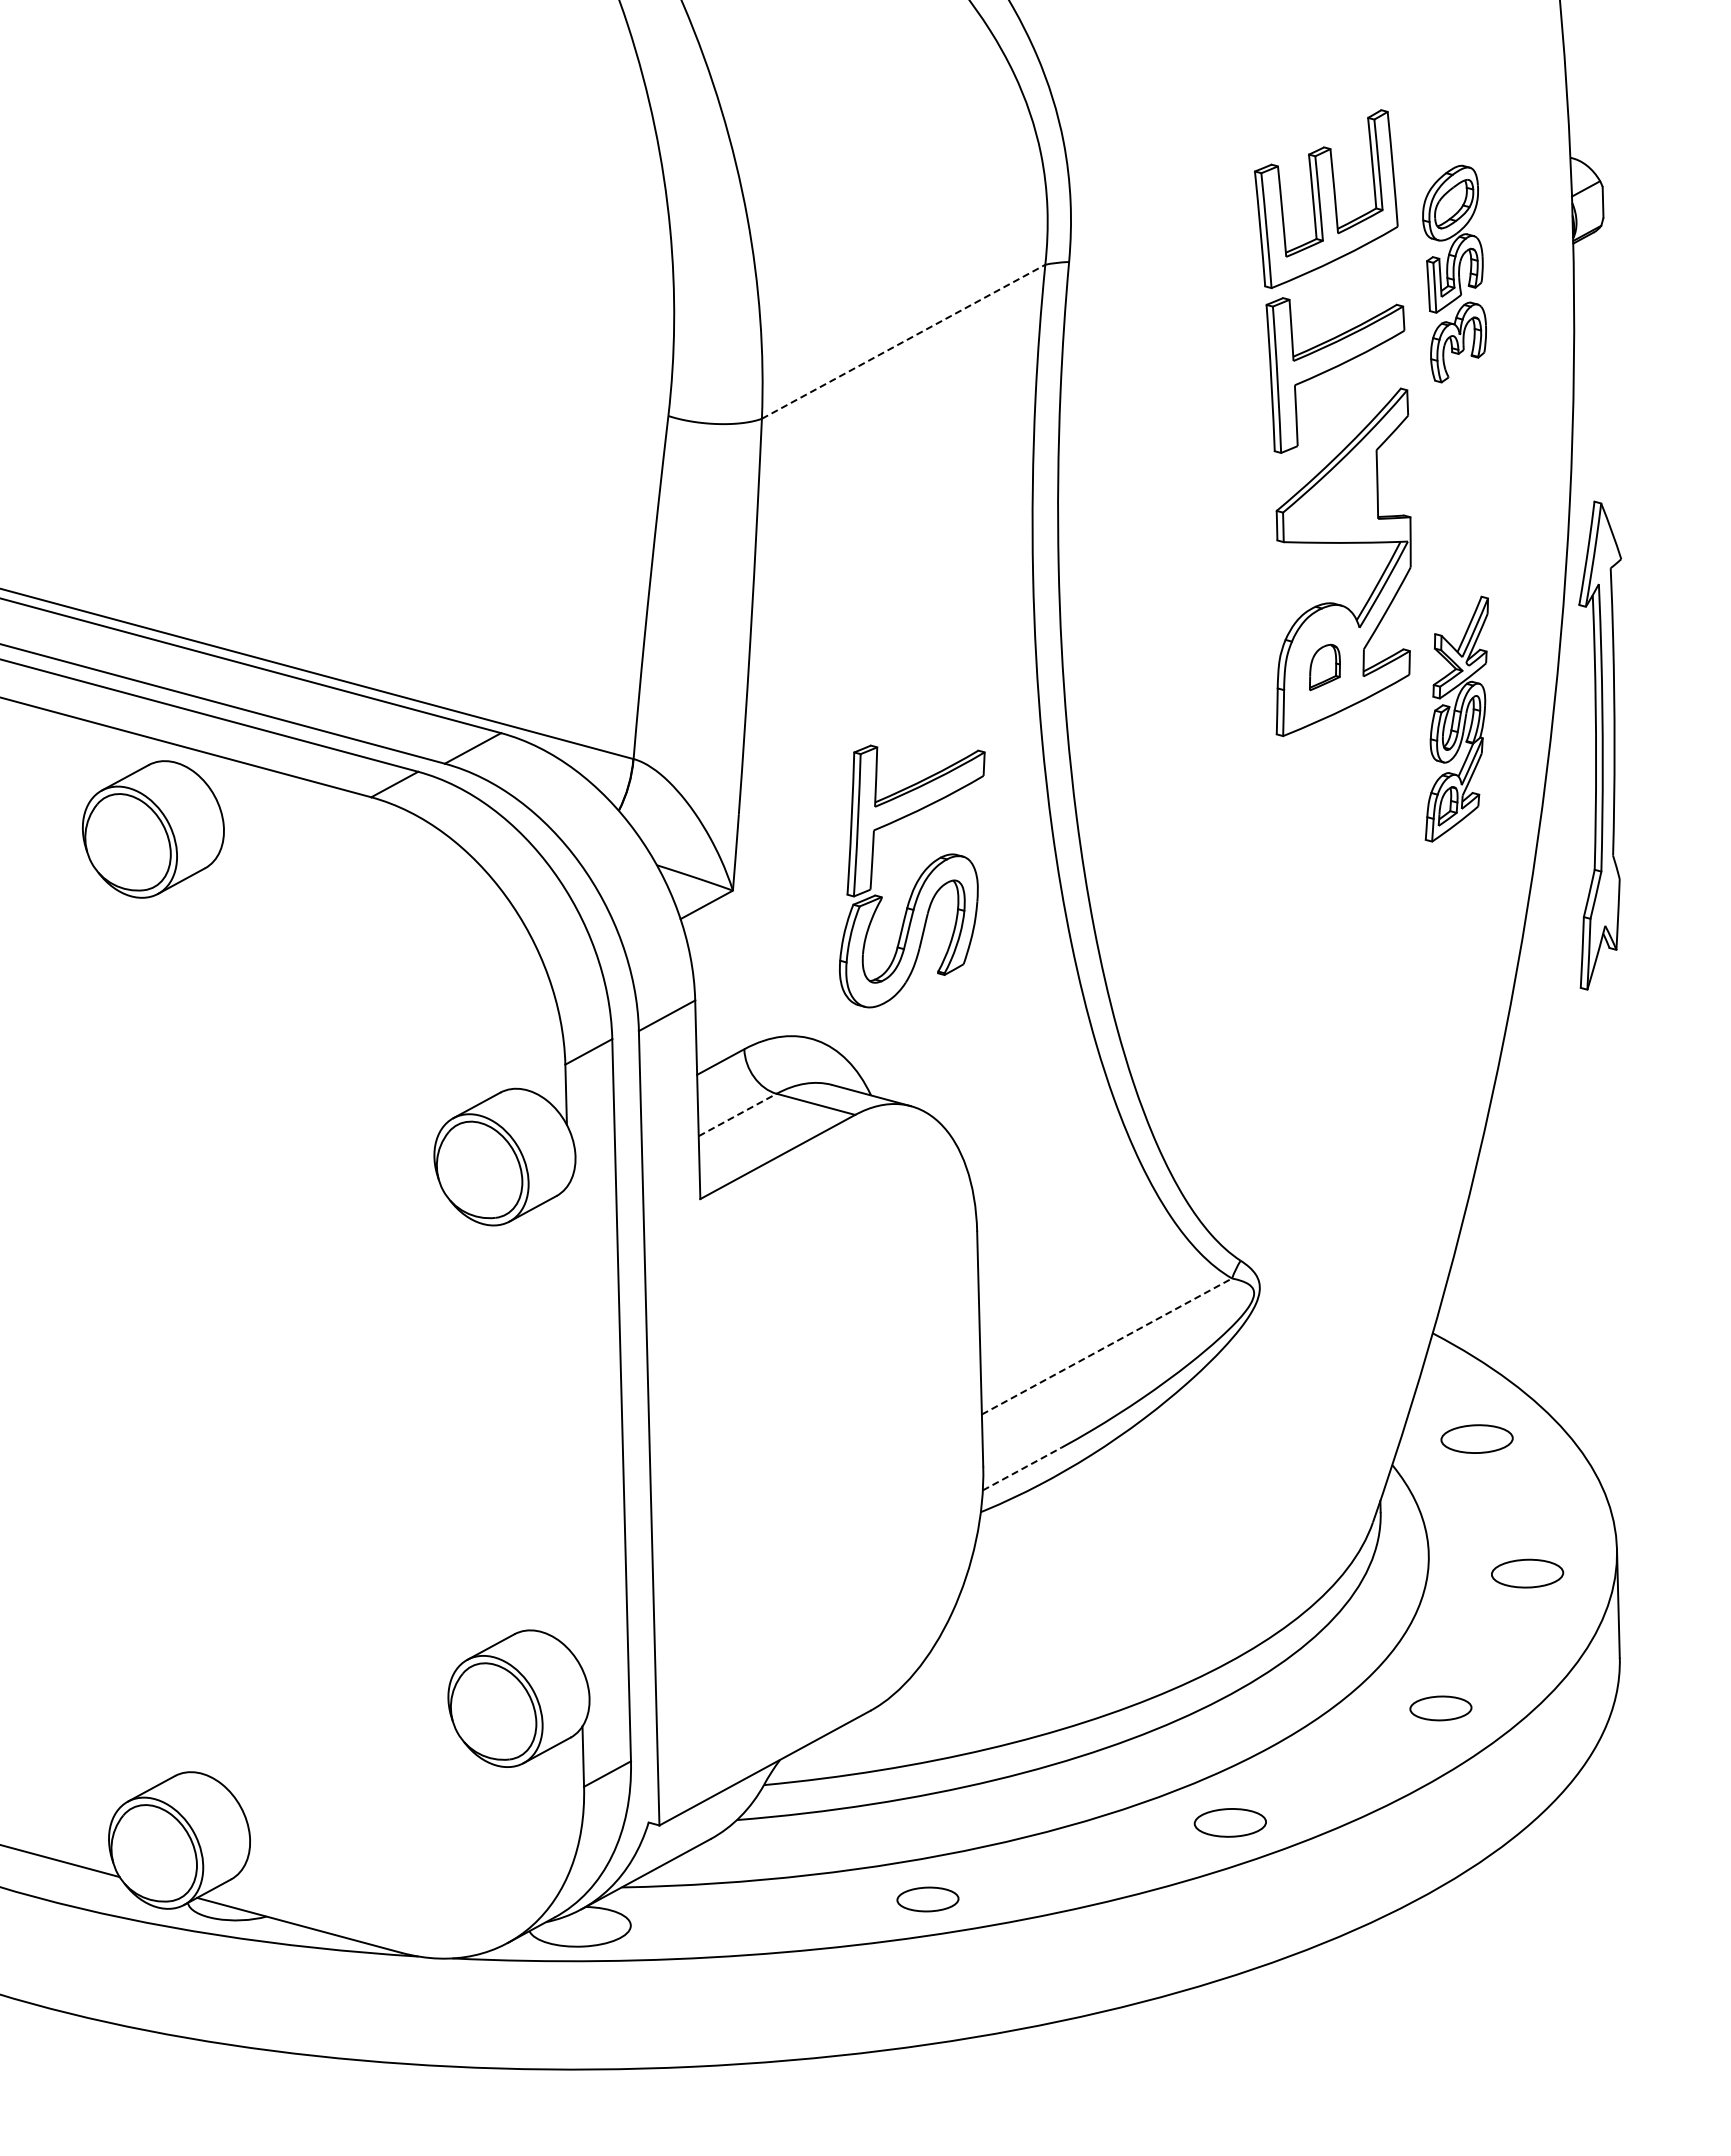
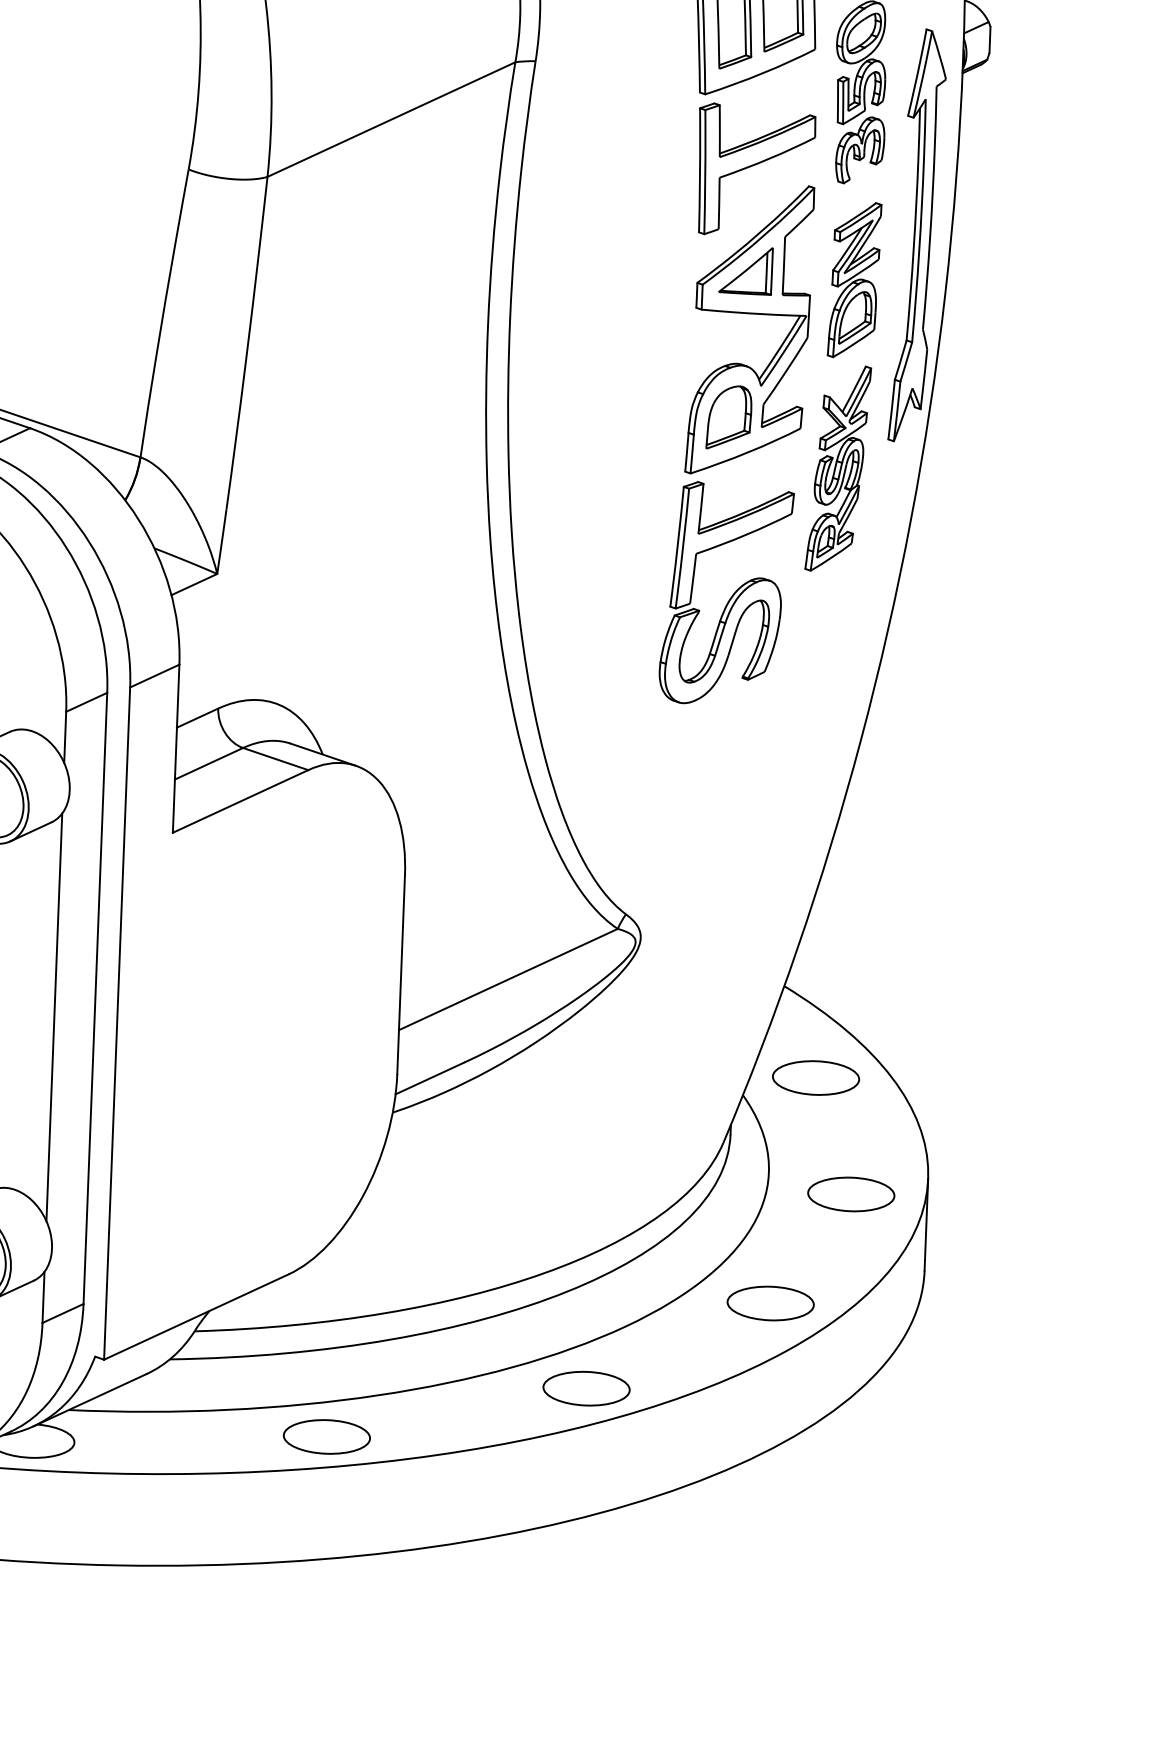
line: (904, 341) -> (392, 119), dashed -> solid
part: (1333, 491) -> (746, 269), added
part: (1461, 495) -> (854, 279), added
part: (1324, 667) -> (729, 417), size x1.67
part: (1599, 745) -> (917, 235), moved
part: (912, 876) -> (726, 594), moved
line: (738, 1114) -> (209, 763), dashed -> solid
line: (1107, 1346) -> (508, 979), dashed -> solid
line: (574, 1425) -> (54, 1017), added
part: (1476, 1438) -> (815, 1077), size x1.43
line: (1022, 1469) -> (430, 1078), dashed -> solid
part: (1527, 1573) -> (851, 1194), size x1.43
part: (1440, 1708) -> (770, 1303), size x1.67
part: (1230, 1822) -> (586, 1388), size x1.43
part: (927, 1899) -> (326, 1436), size x1.67

